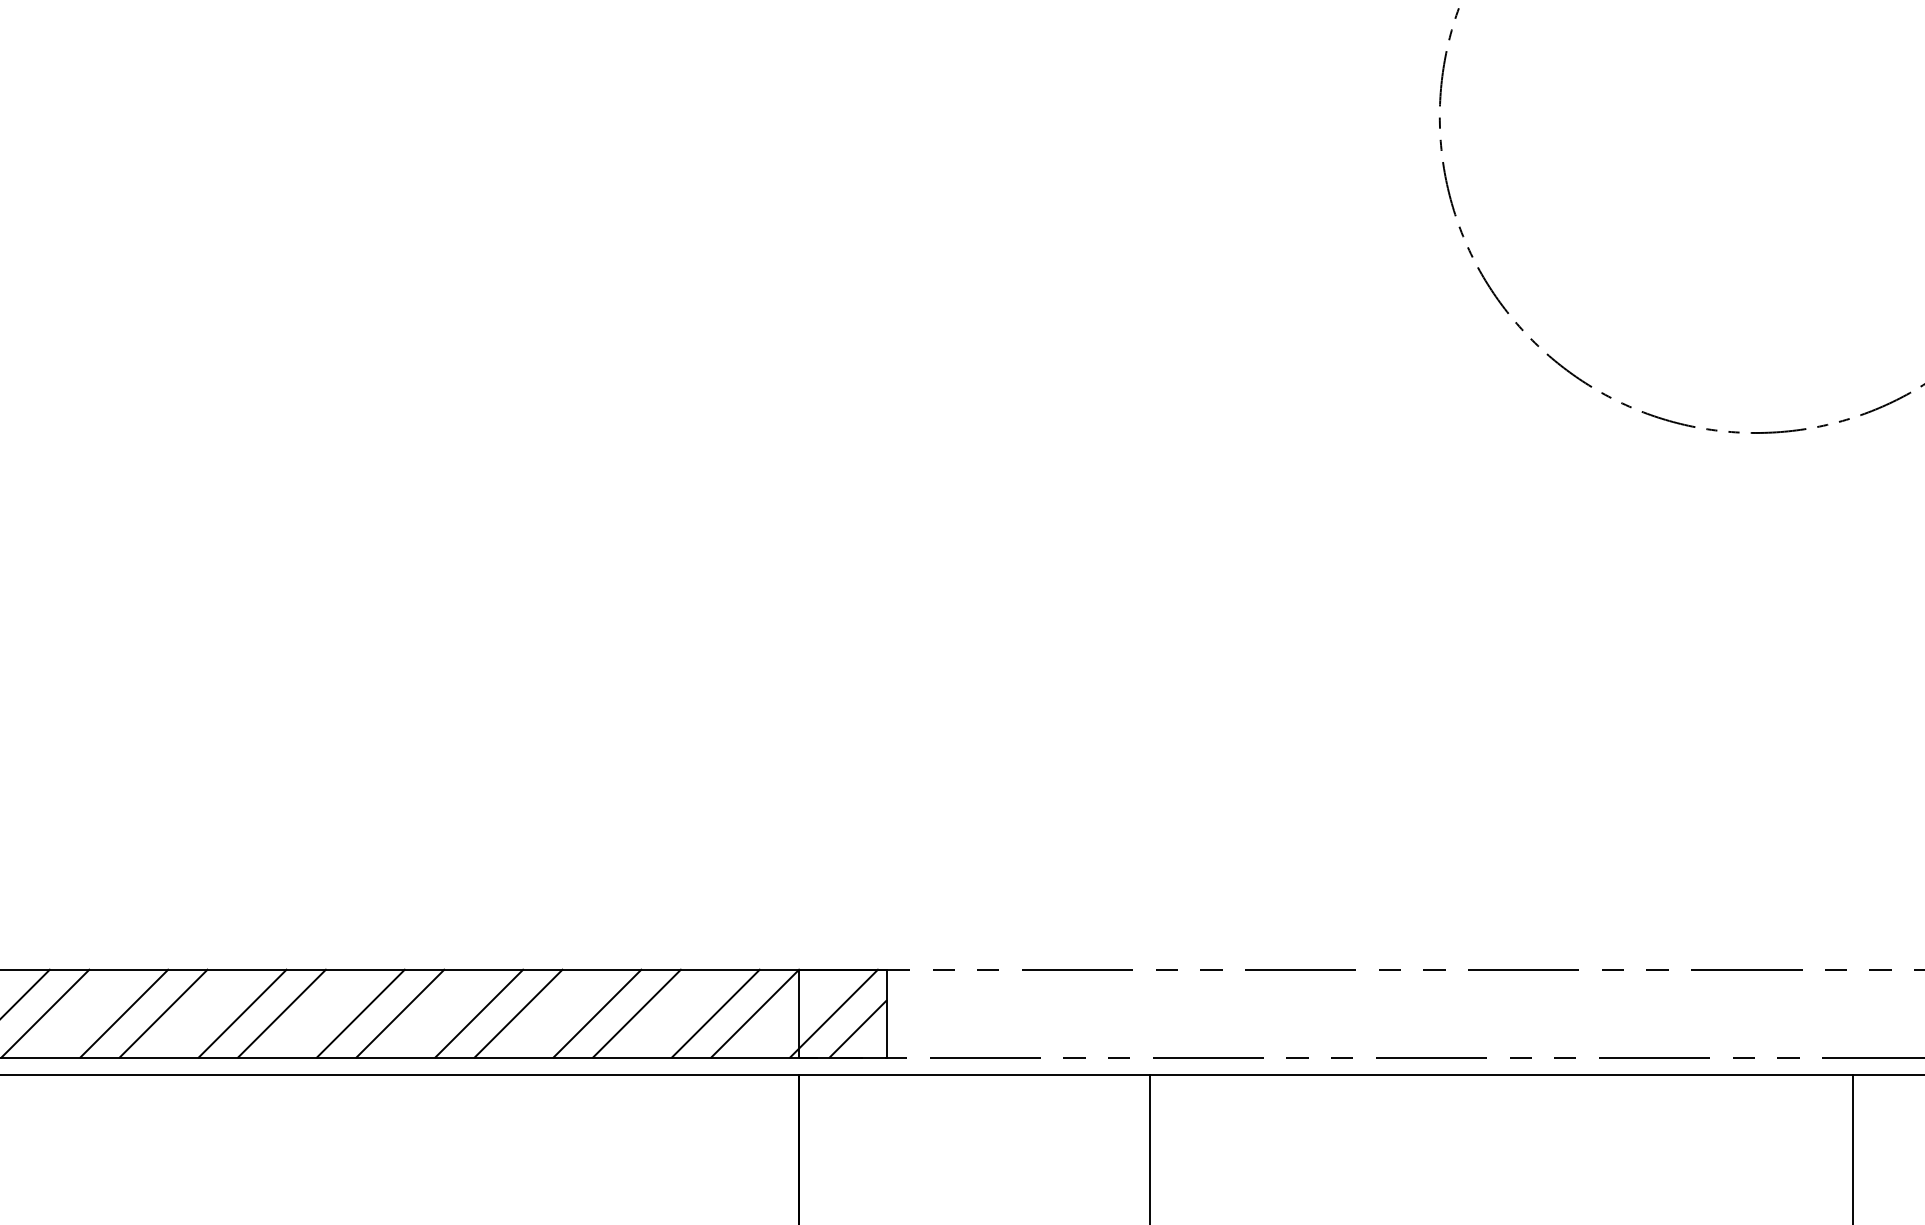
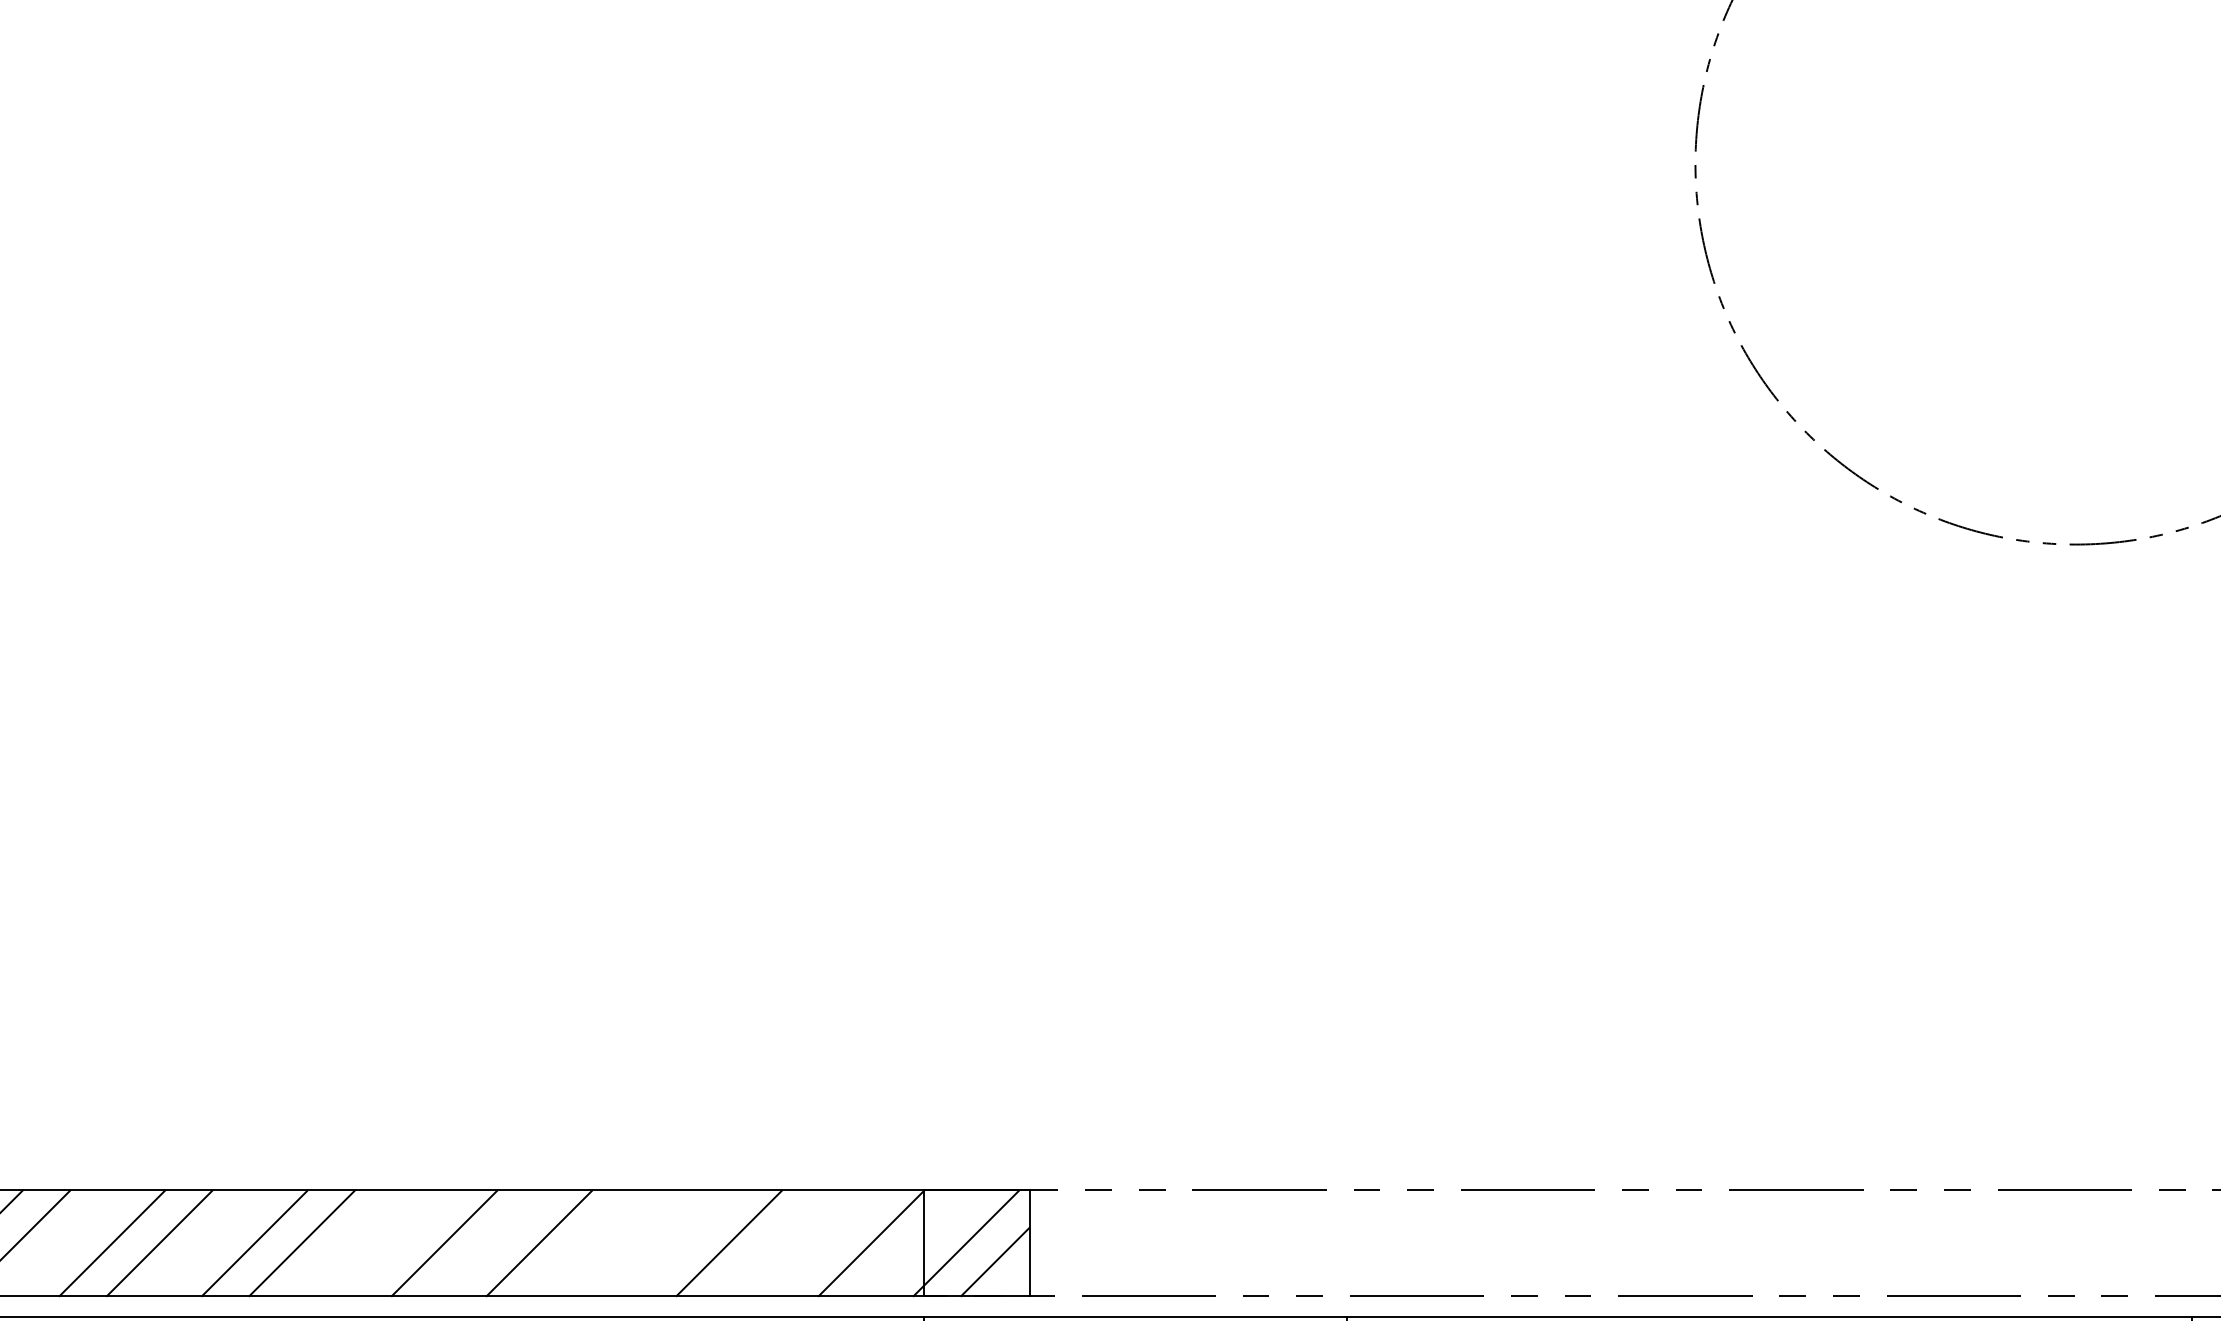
line: (360, 1013) -> (396, 1243), removed
line: (518, 1013) -> (586, 1243), removed
line: (597, 1013) -> (681, 1243), removed
line: (715, 1013) -> (823, 1243), removed

